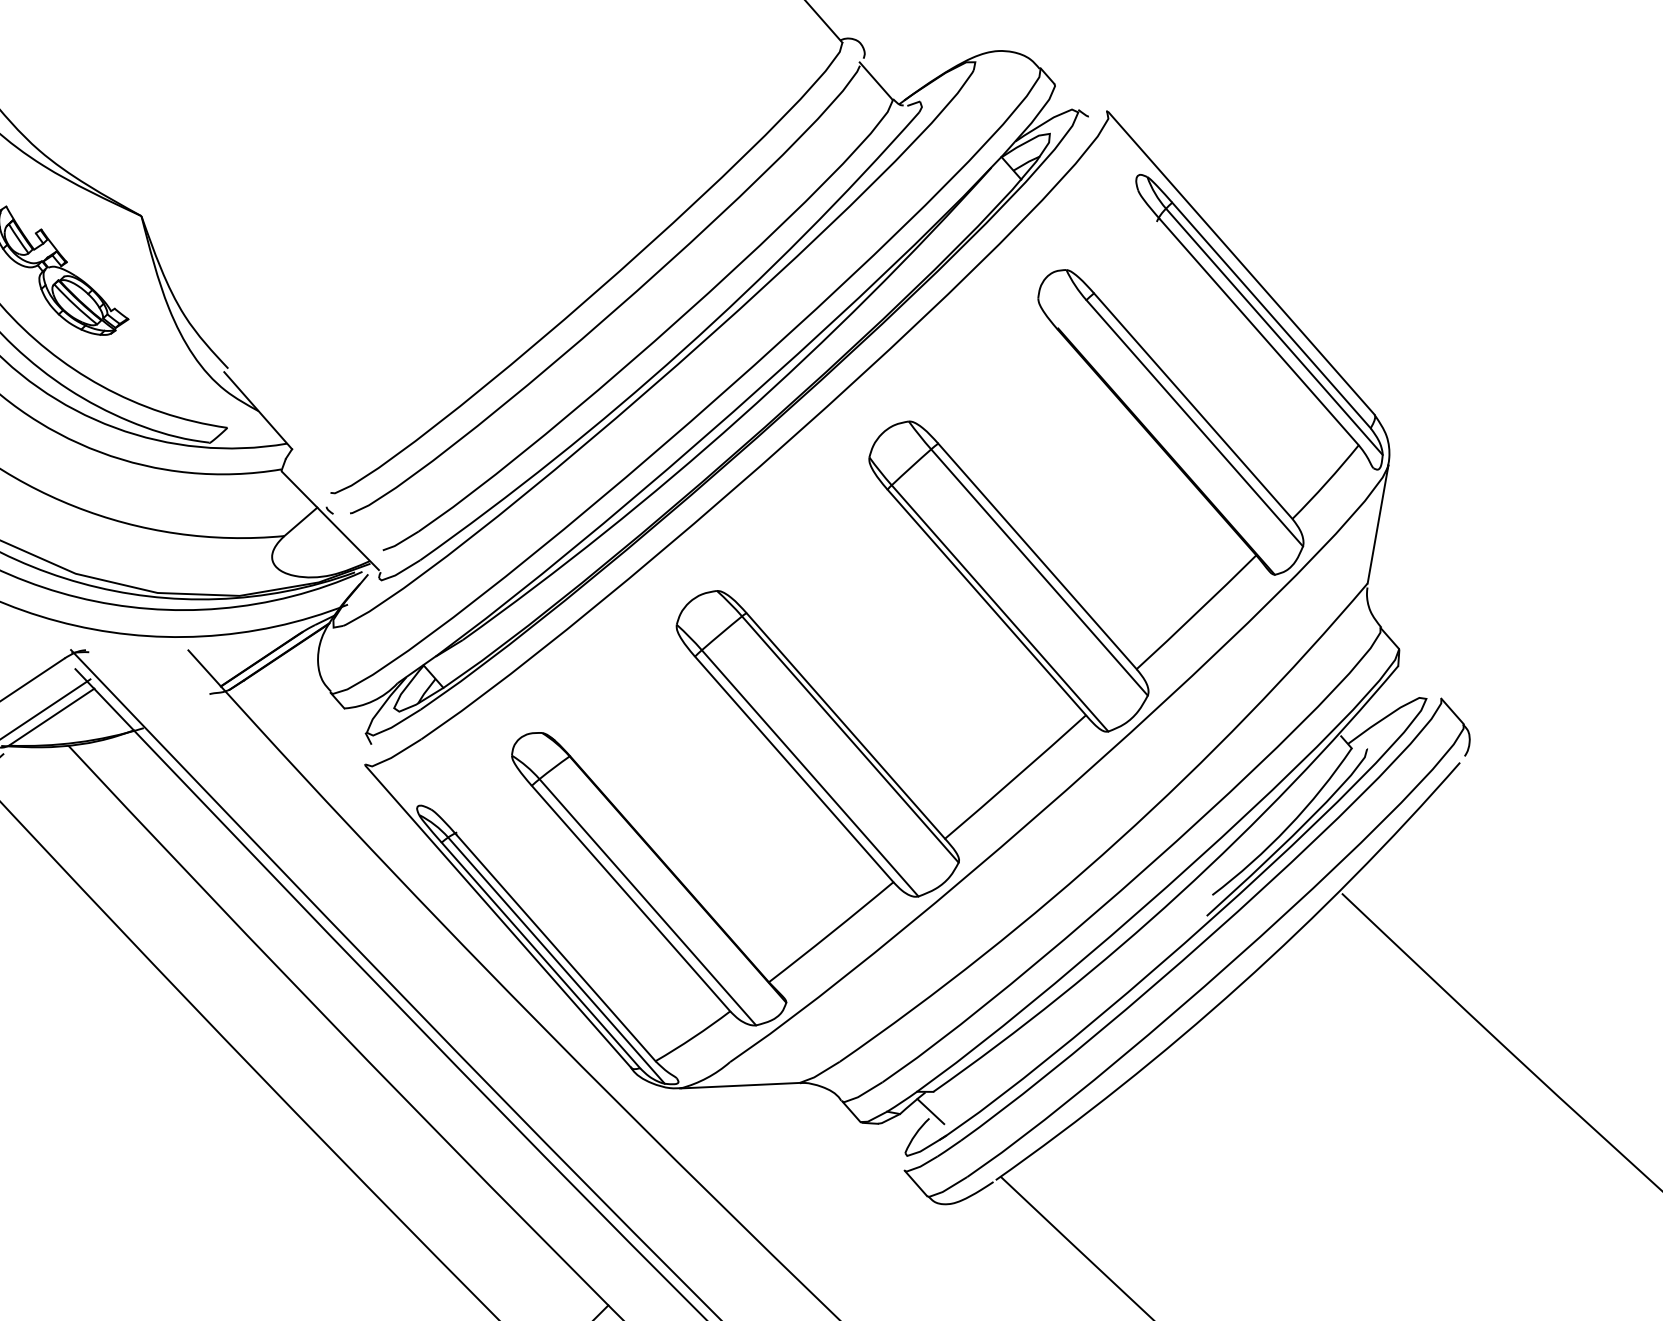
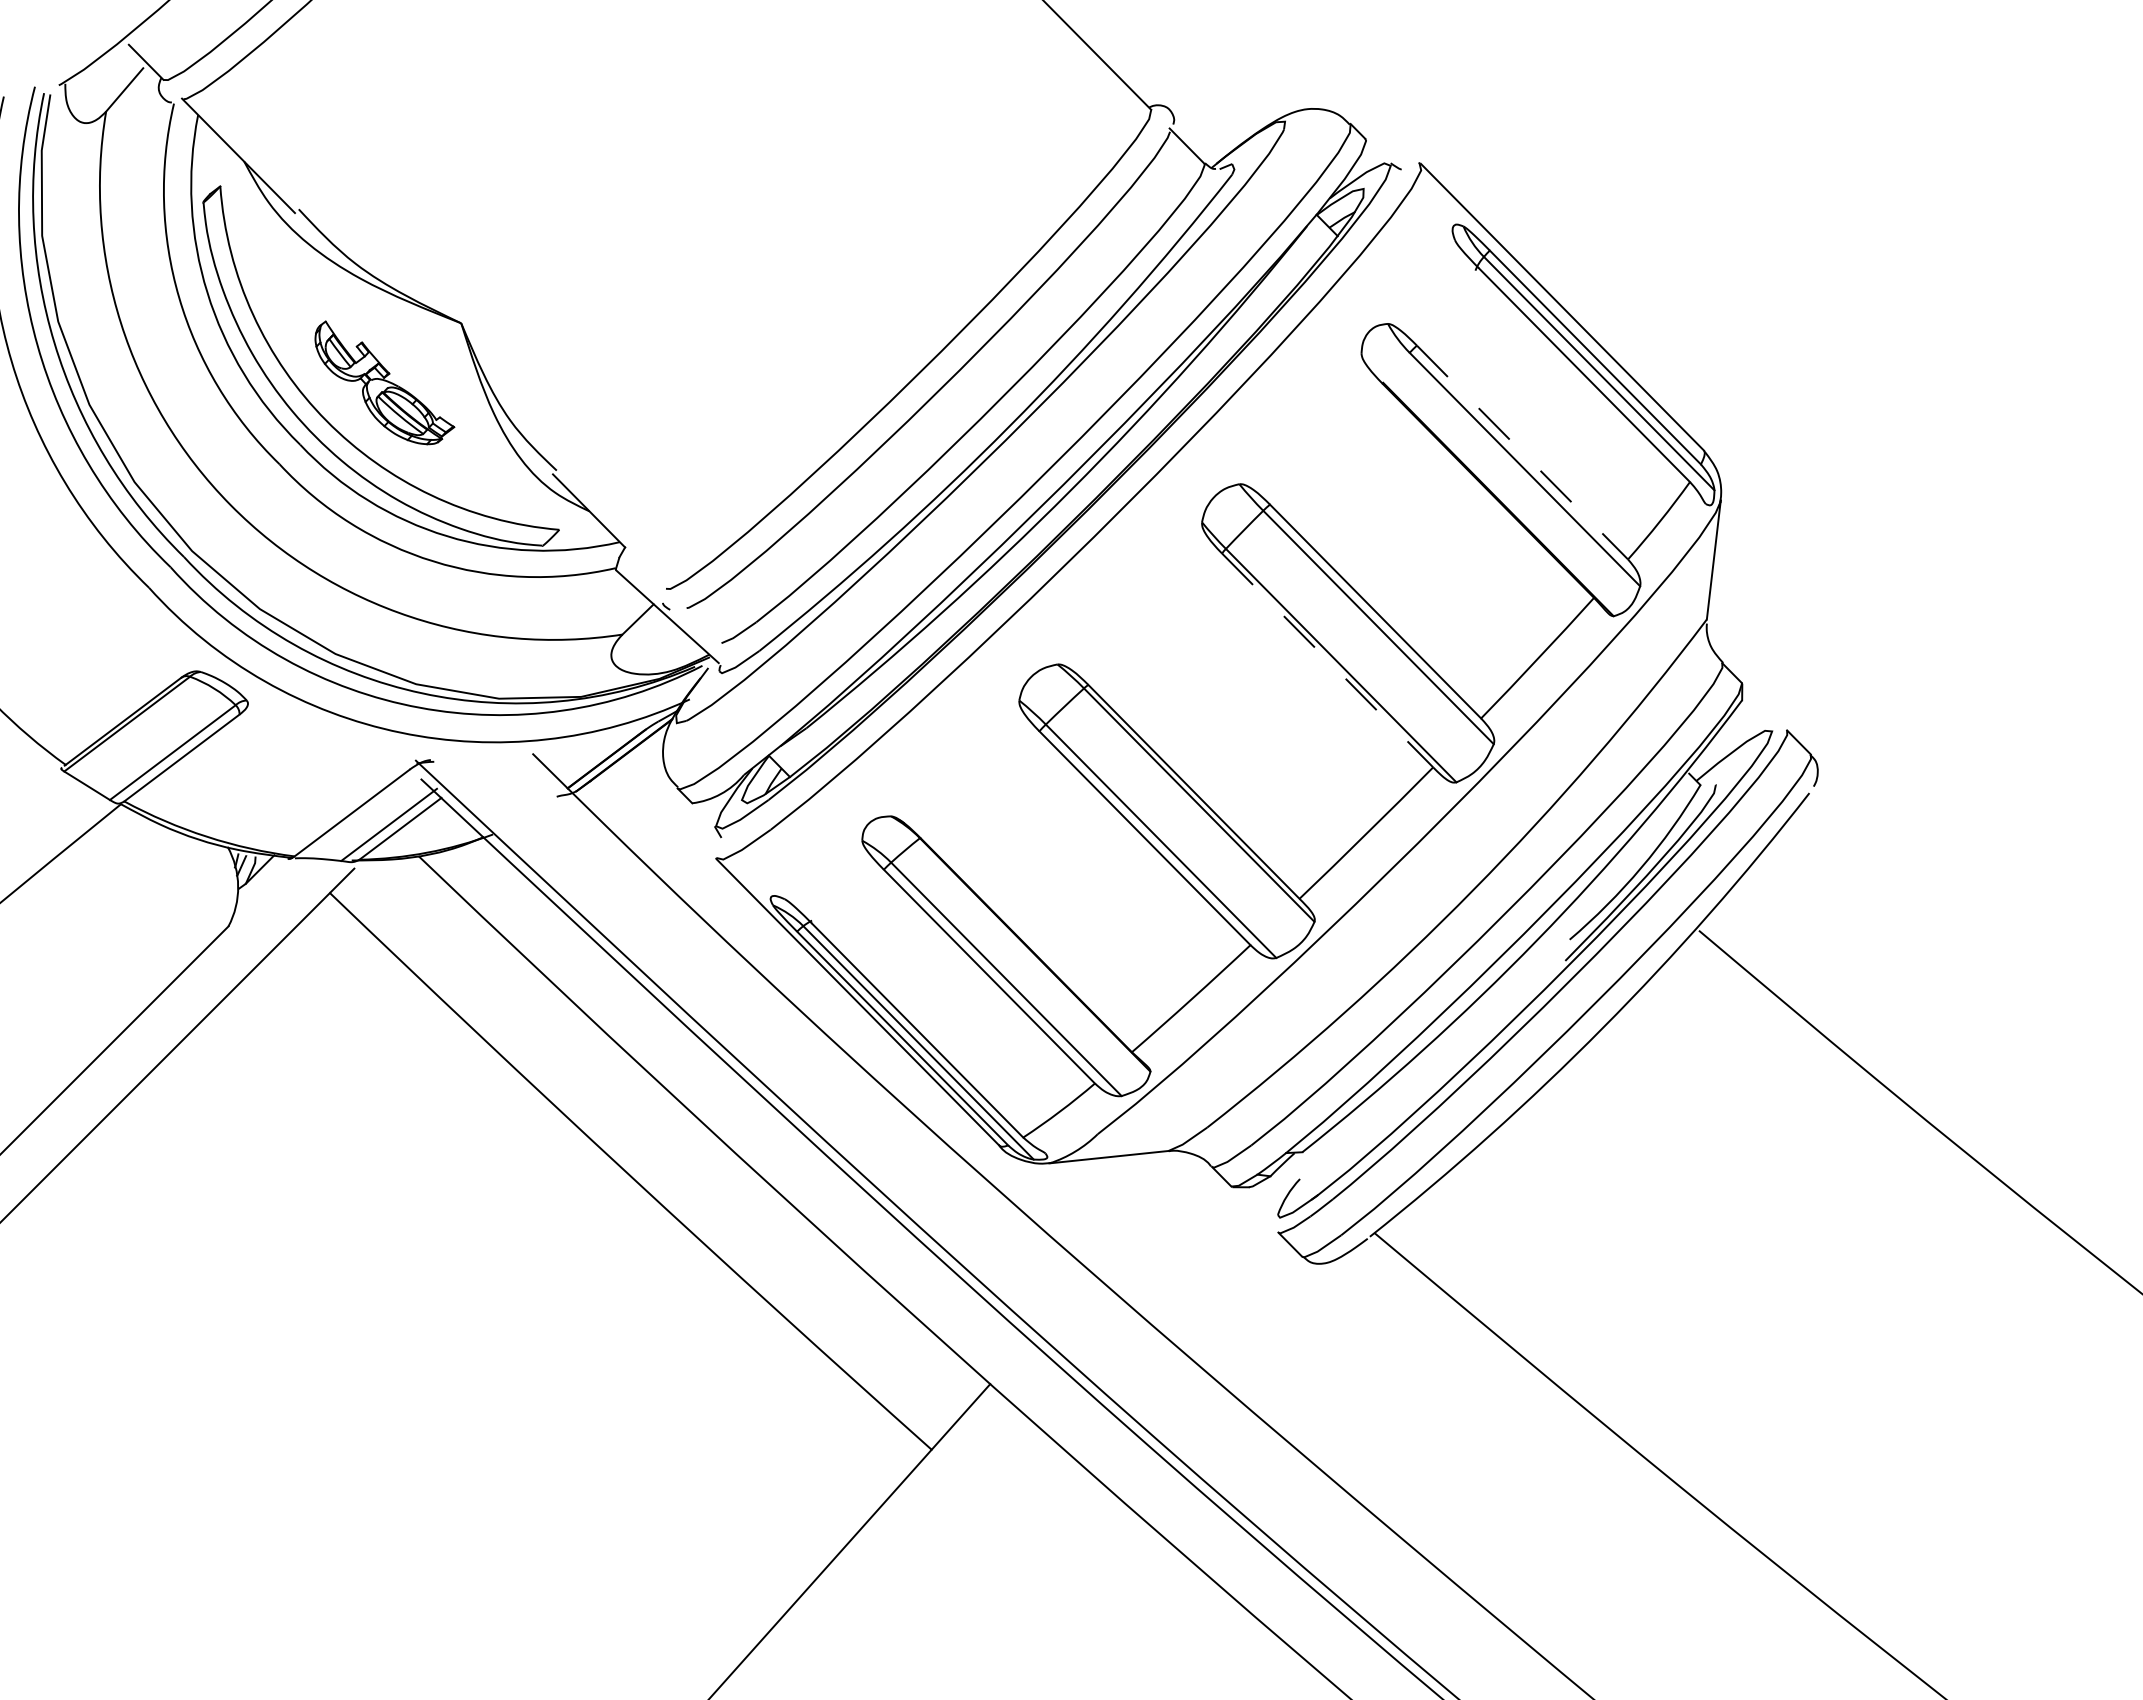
line: (1193, 406) -> (1522, 452), solid -> dashed
line: (987, 602) -> (1328, 660), solid -> dashed
line: (930, 1111) -> (1300, 1171), removed

